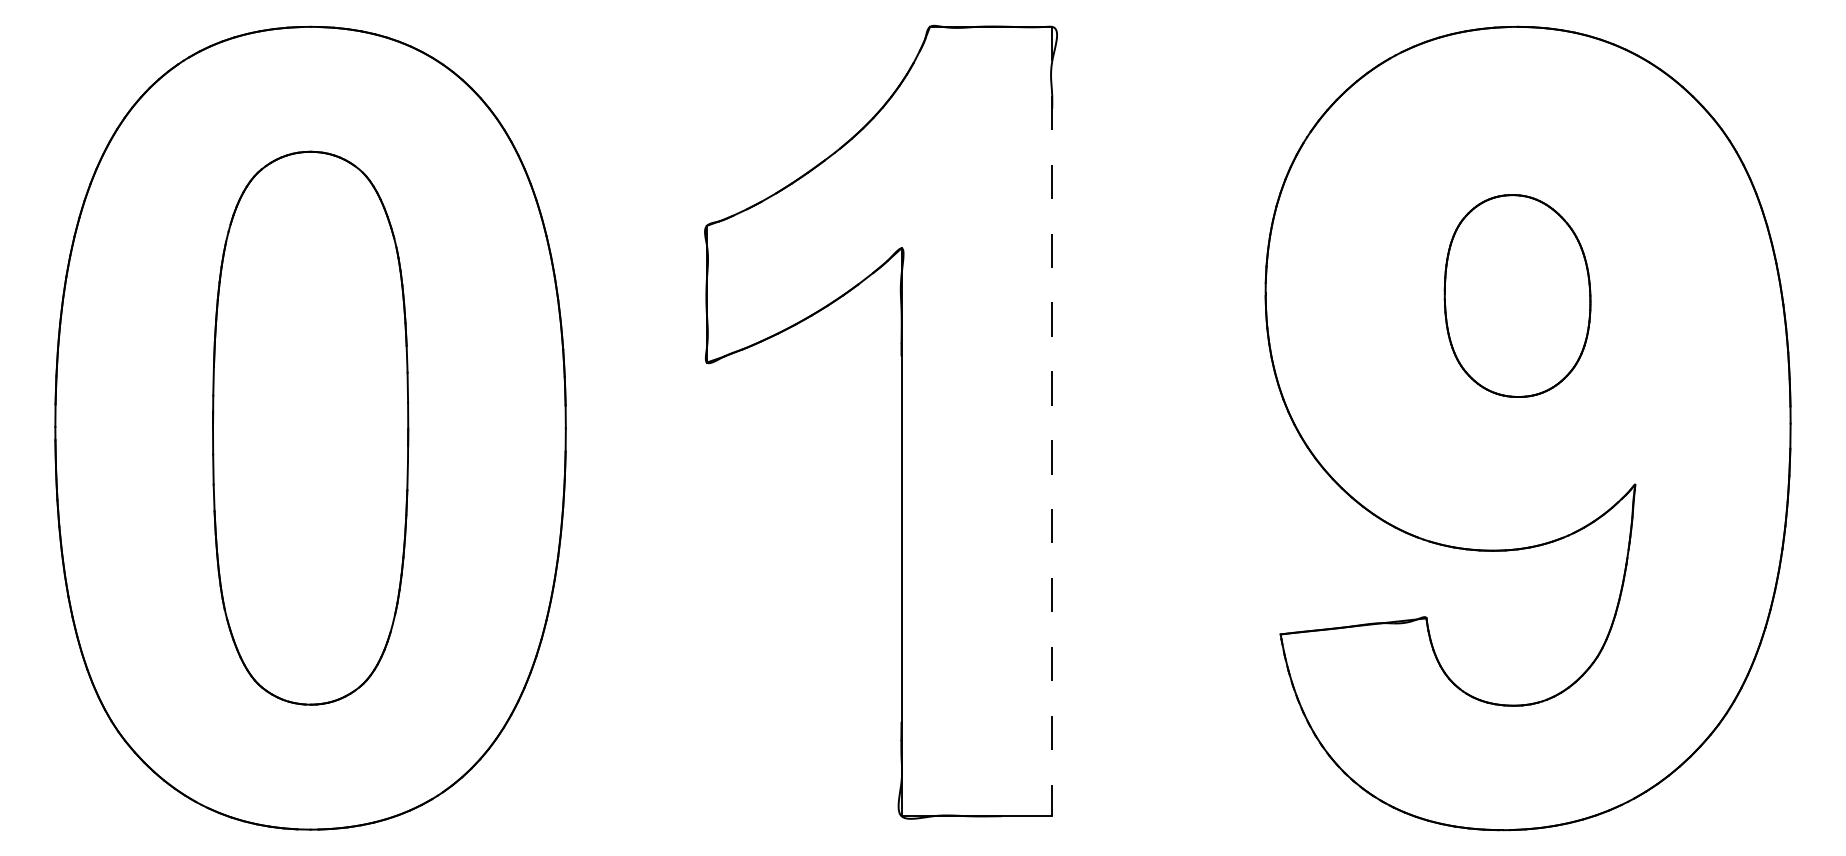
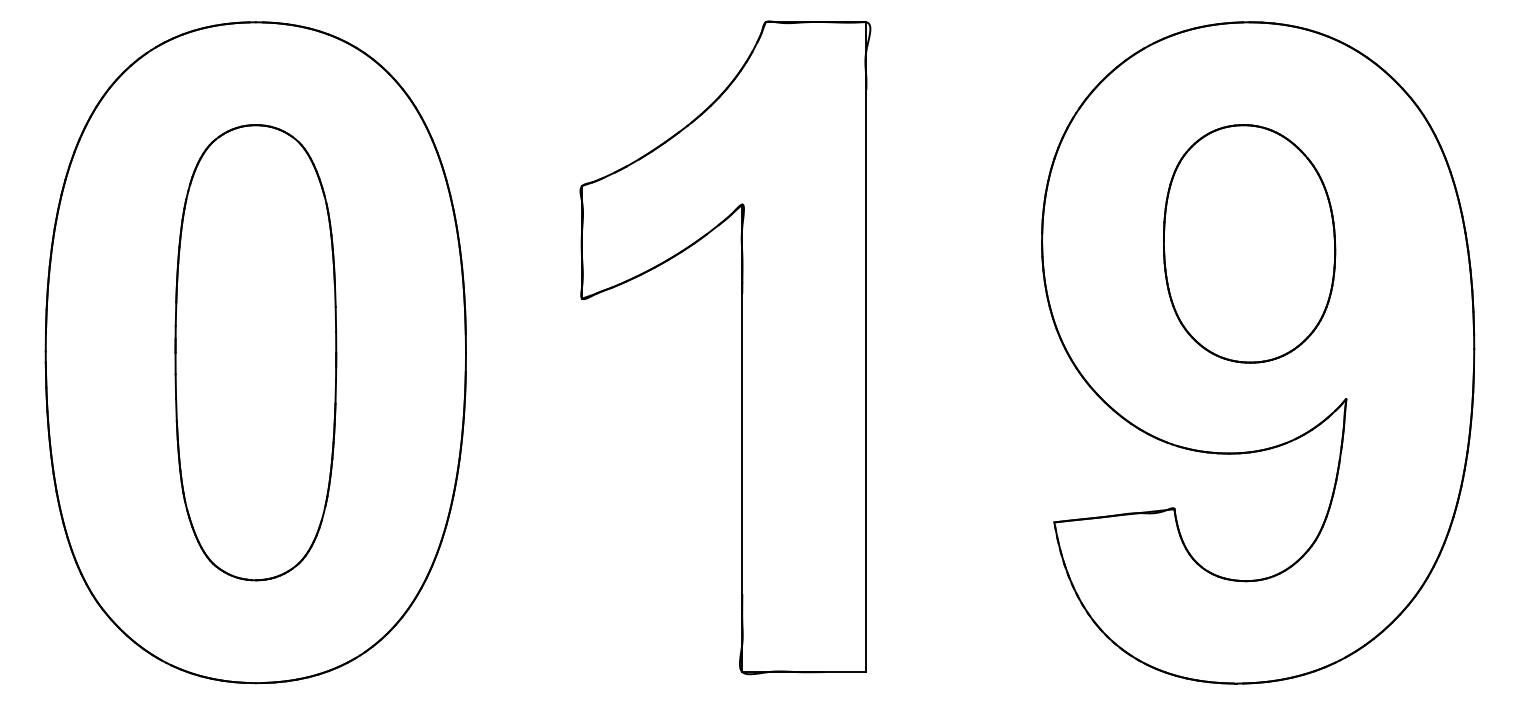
part: (1517, 295) -> (1249, 243), size x1.43
line: (1052, 421) -> (866, 347), dashed -> solid

